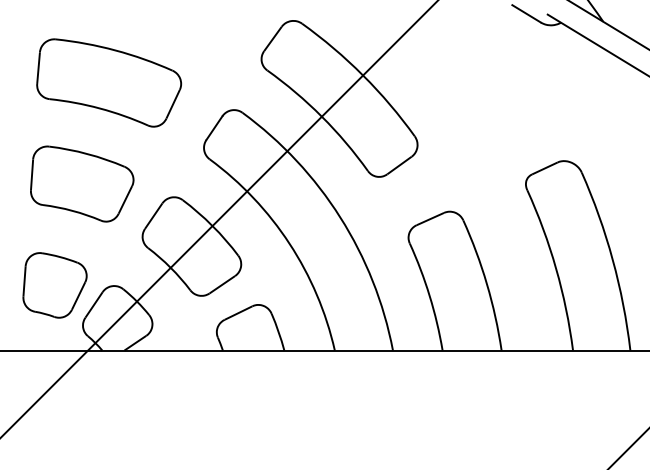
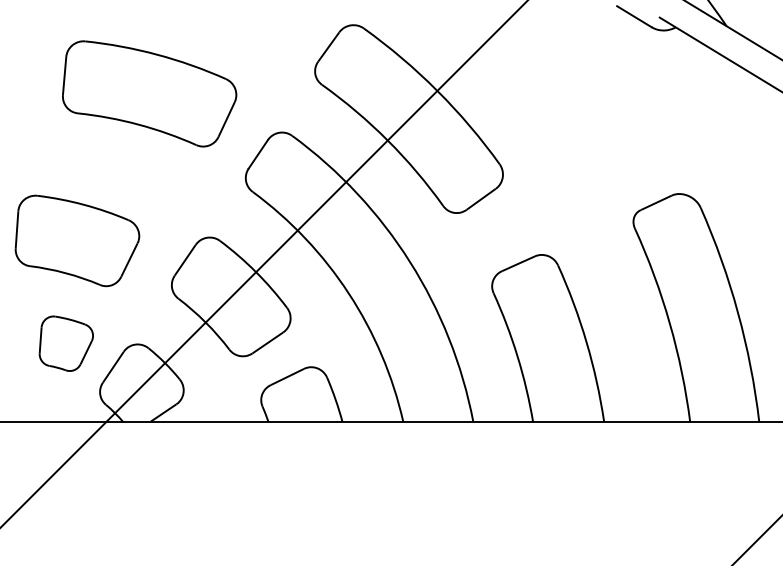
part: (109, 82) -> (150, 93), moved
part: (82, 183) -> (77, 240), moved
part: (54, 285) -> (65, 343), size x0.7

